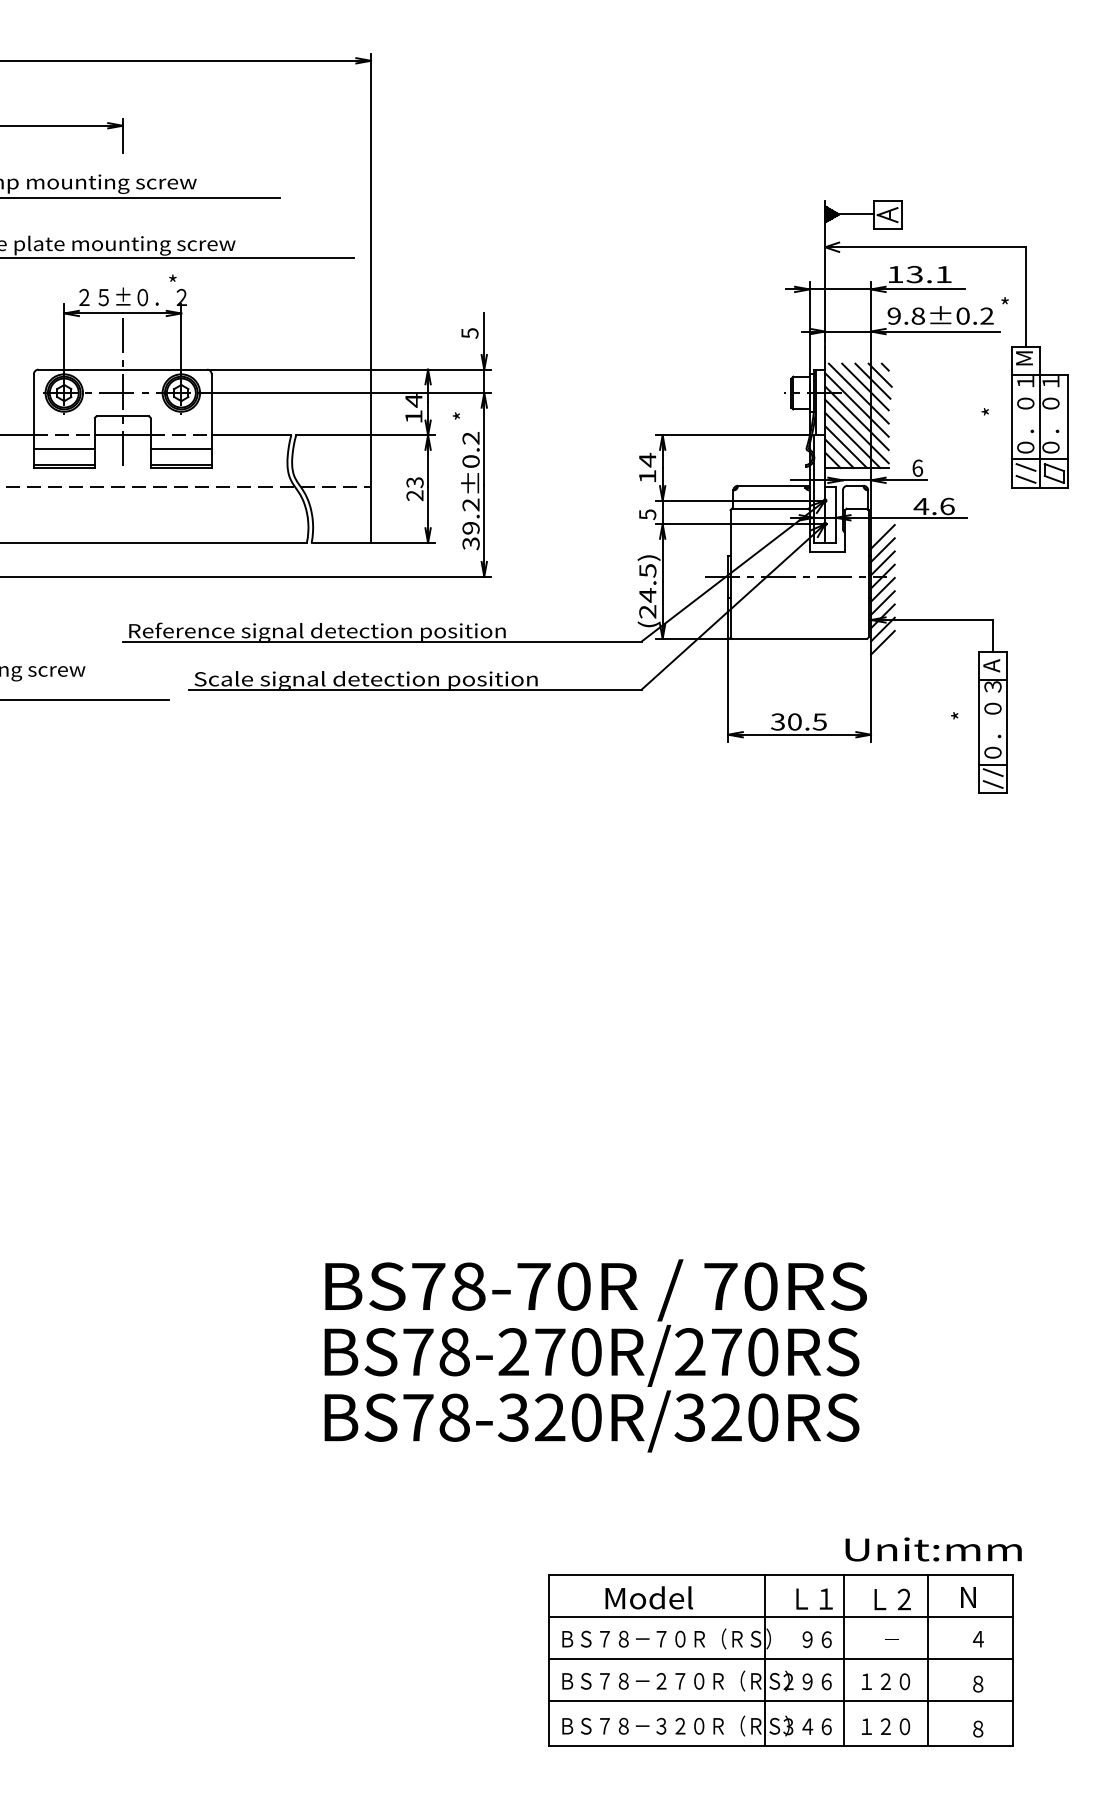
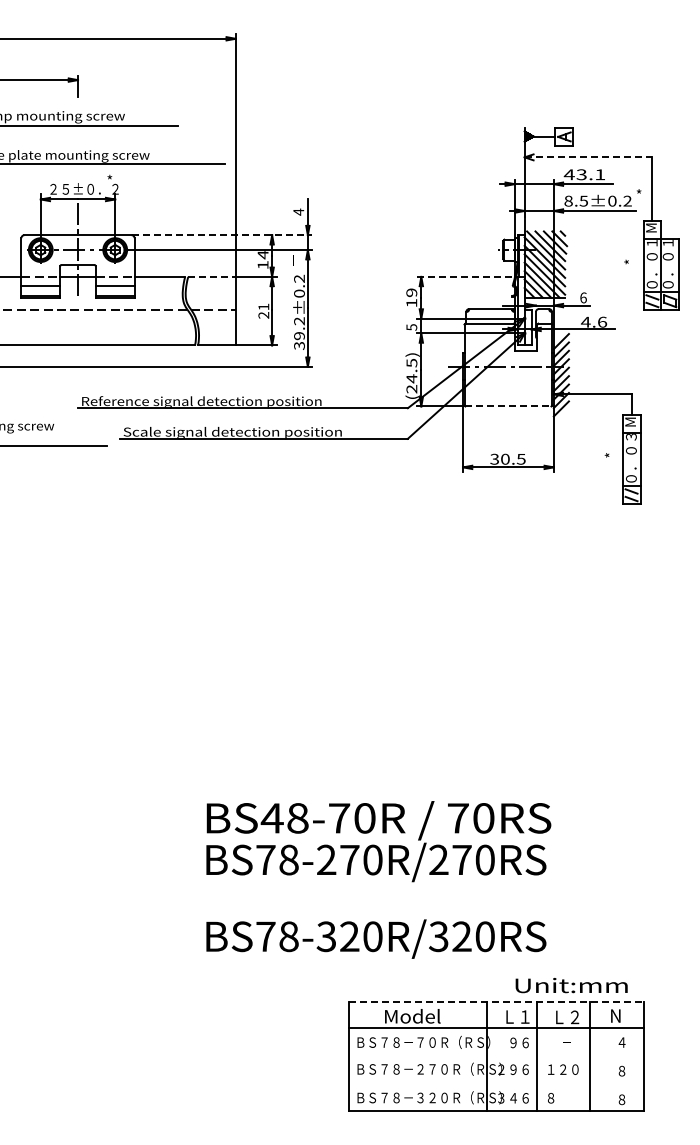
line: (925, 247) -> (588, 157), solid -> dashed
text: (894, 274) -> (568, 174), 13.1 -> 43.1
text: (906, 315) -> (576, 200), 9.8±0.2 -> 8.5±0.2
text: (469, 332) -> (298, 211), 5 -> 4
line: (350, 370) -> (222, 235), solid -> dashed
text: (456, 409) -> (290, 260), * -> －
line: (334, 434) -> (212, 276), solid -> dashed
line: (735, 434) -> (467, 276), solid -> dashed
text: (647, 459) -> (411, 292), 14 -> 19
text: (414, 481) -> (263, 306), 23 -> 21
line: (799, 638) -> (508, 406), solid -> dashed
text: (991, 664) -> (630, 422), A -> M
text: (427, 1286) -> (271, 818), BS78-70R -> BS48-70R
text: (592, 1420) -> (376, 938), moved
text: (933, 1549) -> (571, 985), moved
line: (780, 1574) -> (496, 1001), solid -> dashed
line: (780, 1659) -> (496, 1055), removed
line: (780, 1701) -> (496, 1082), removed
text: (886, 1727) -> (563, 1098), １２０ -> ８

